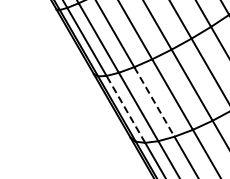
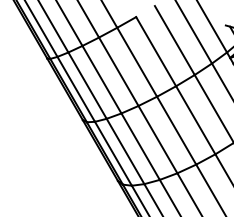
line: (154, 102) -> (140, 147), dashed -> solid
line: (125, 109) -> (113, 153), dashed -> solid

